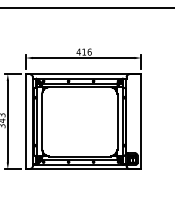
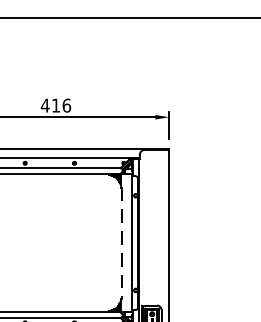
line: (117, 122) -> (121, 244), solid -> dashed

